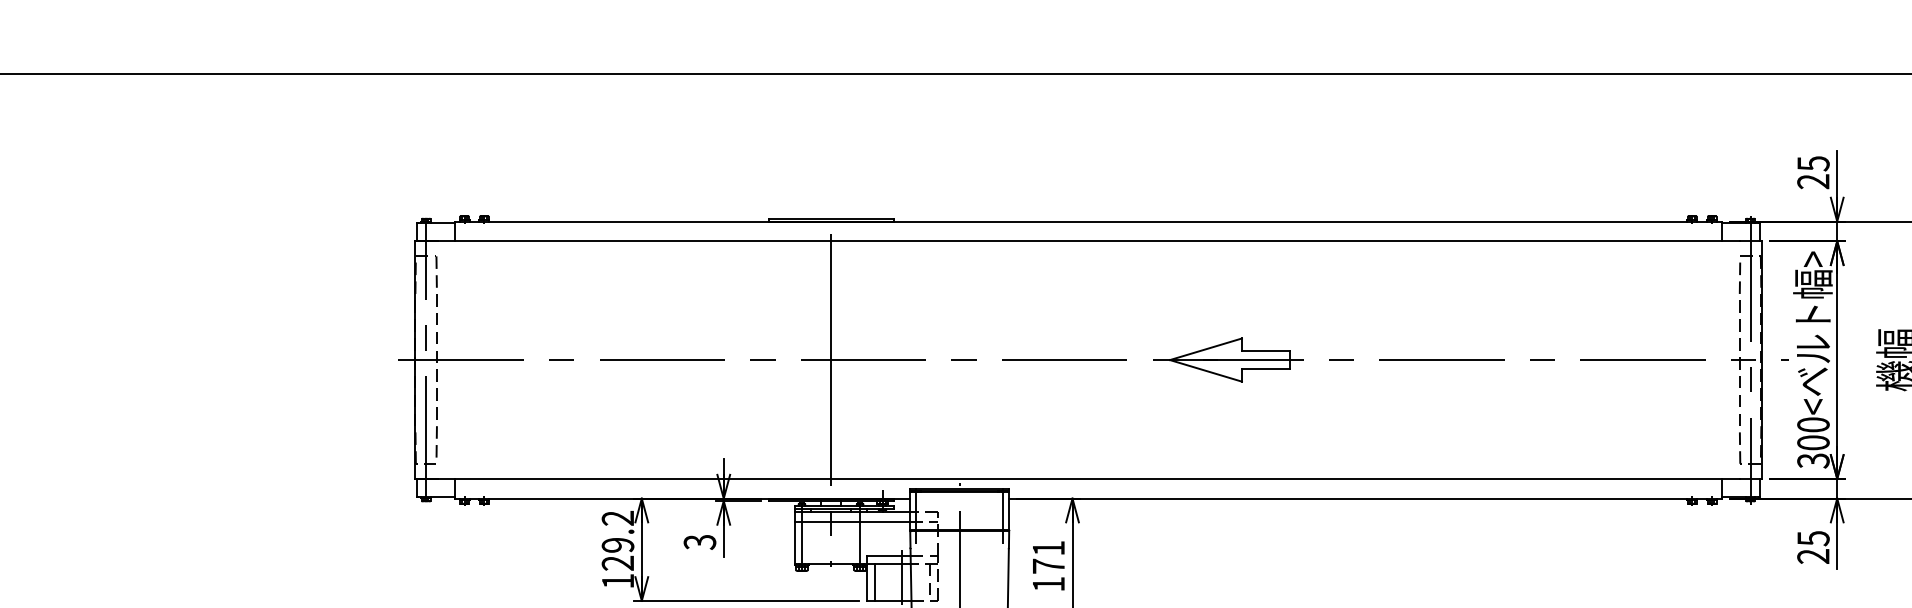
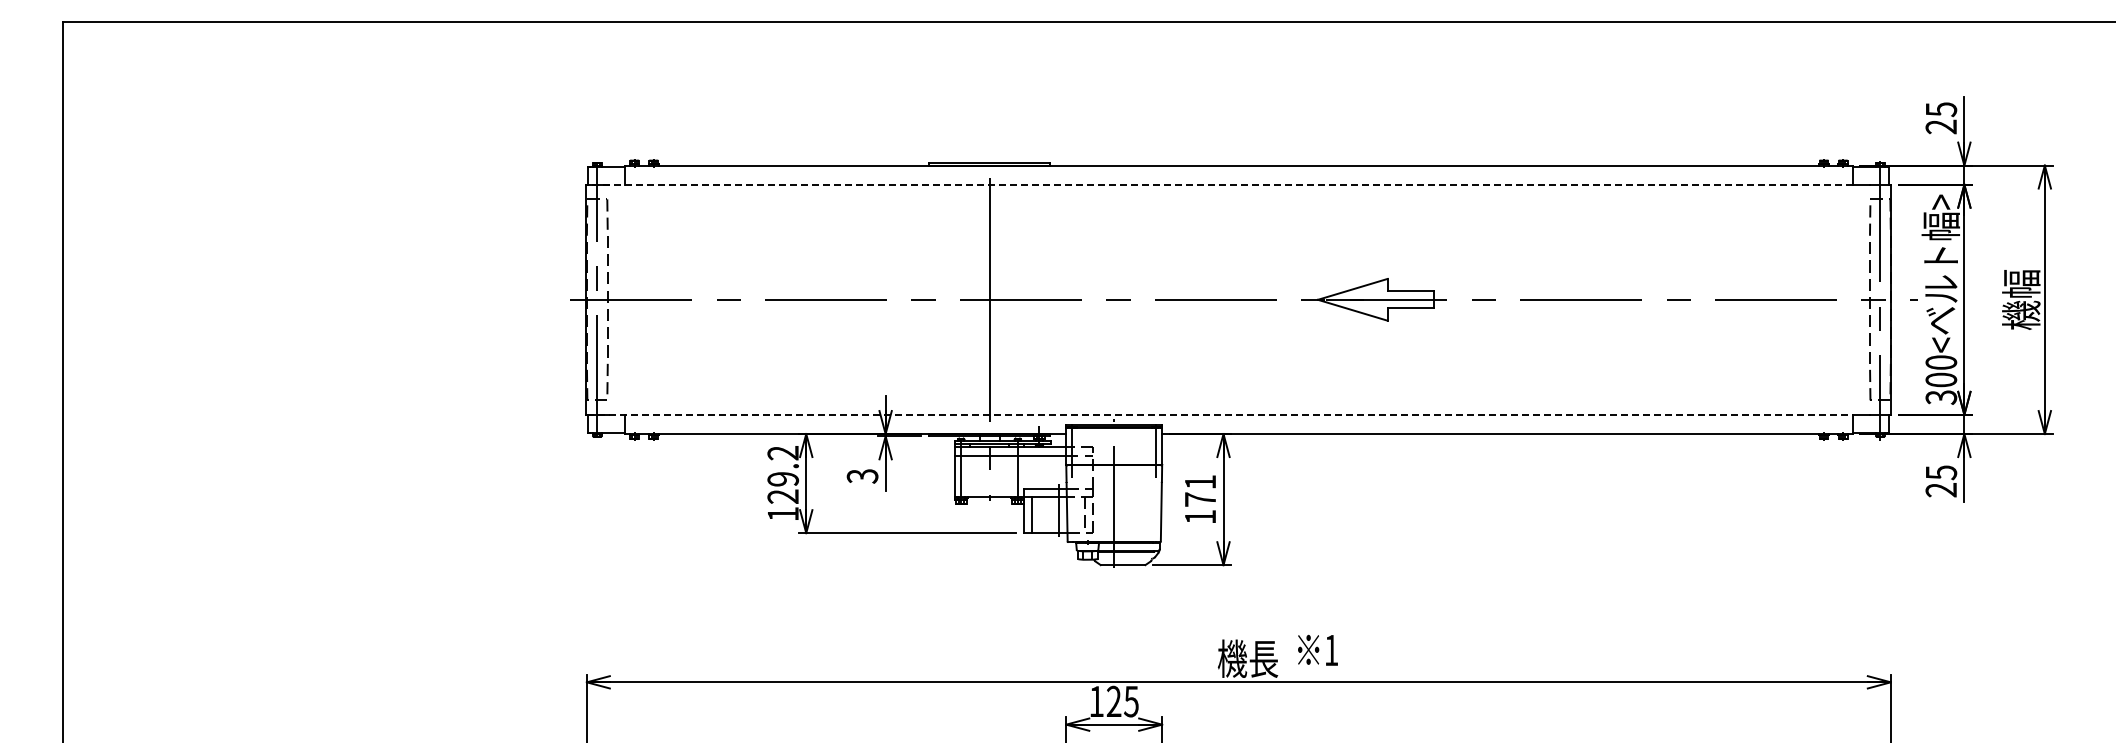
line: (1068, 241) -> (1219, 184), solid -> dashed
line: (1068, 478) -> (1219, 414), solid -> dashed

